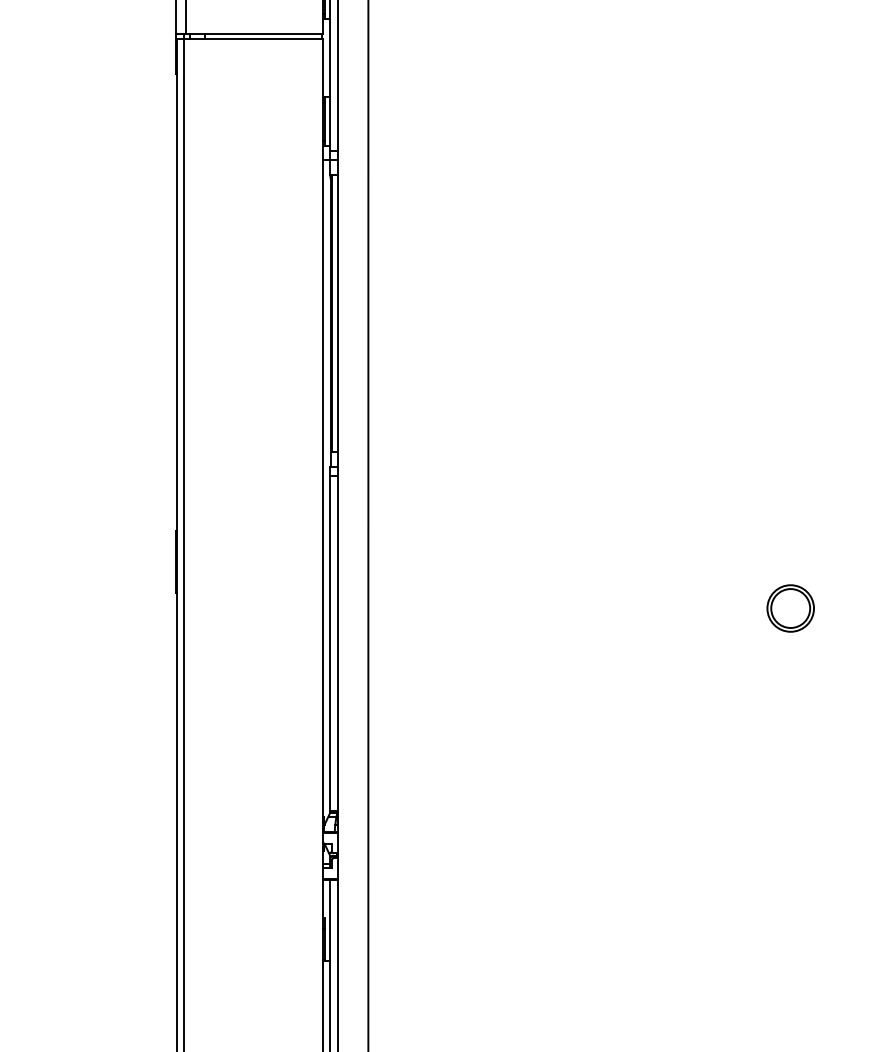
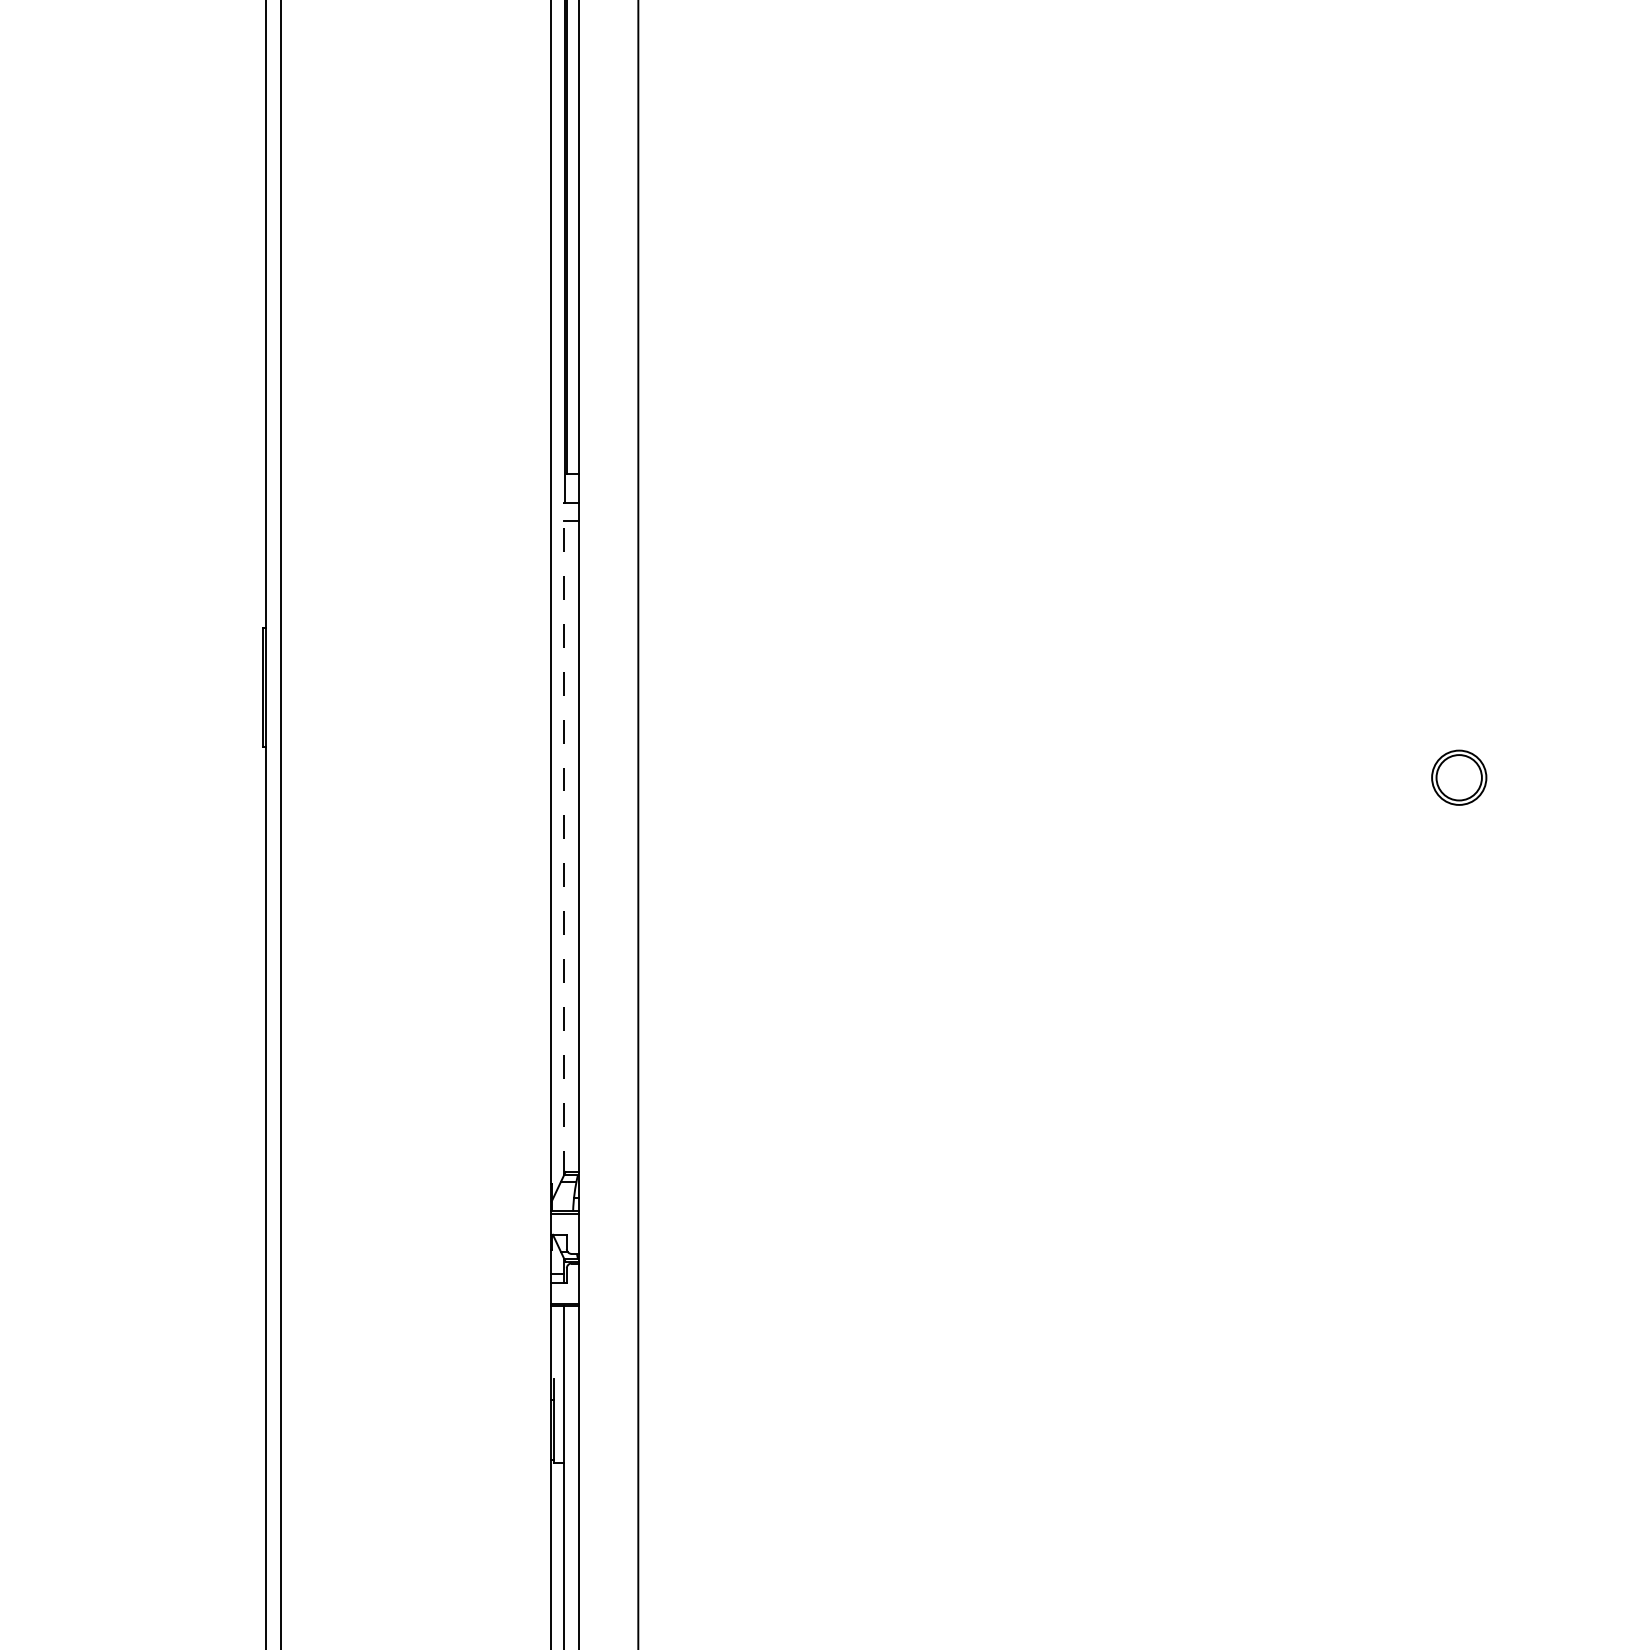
part: (790, 608) -> (1458, 777), size x0.6
line: (330, 639) -> (564, 838), solid -> dashed

